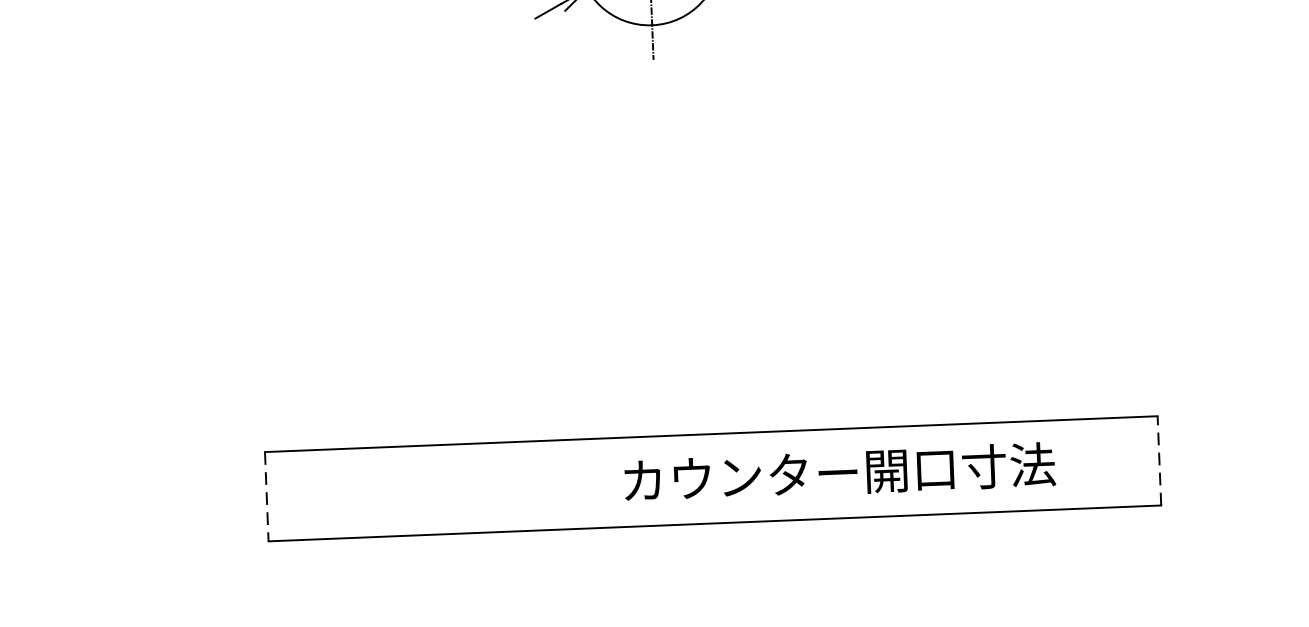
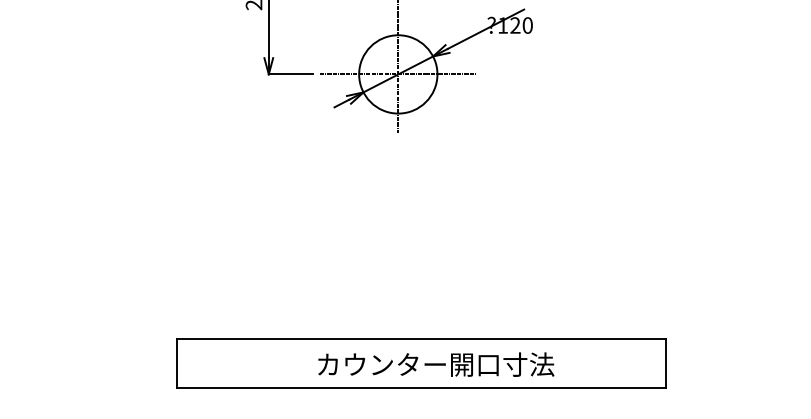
line: (1159, 459) -> (666, 362), dashed -> solid
text: (840, 472) -> (436, 364), moved
line: (266, 497) -> (176, 363), dashed -> solid

